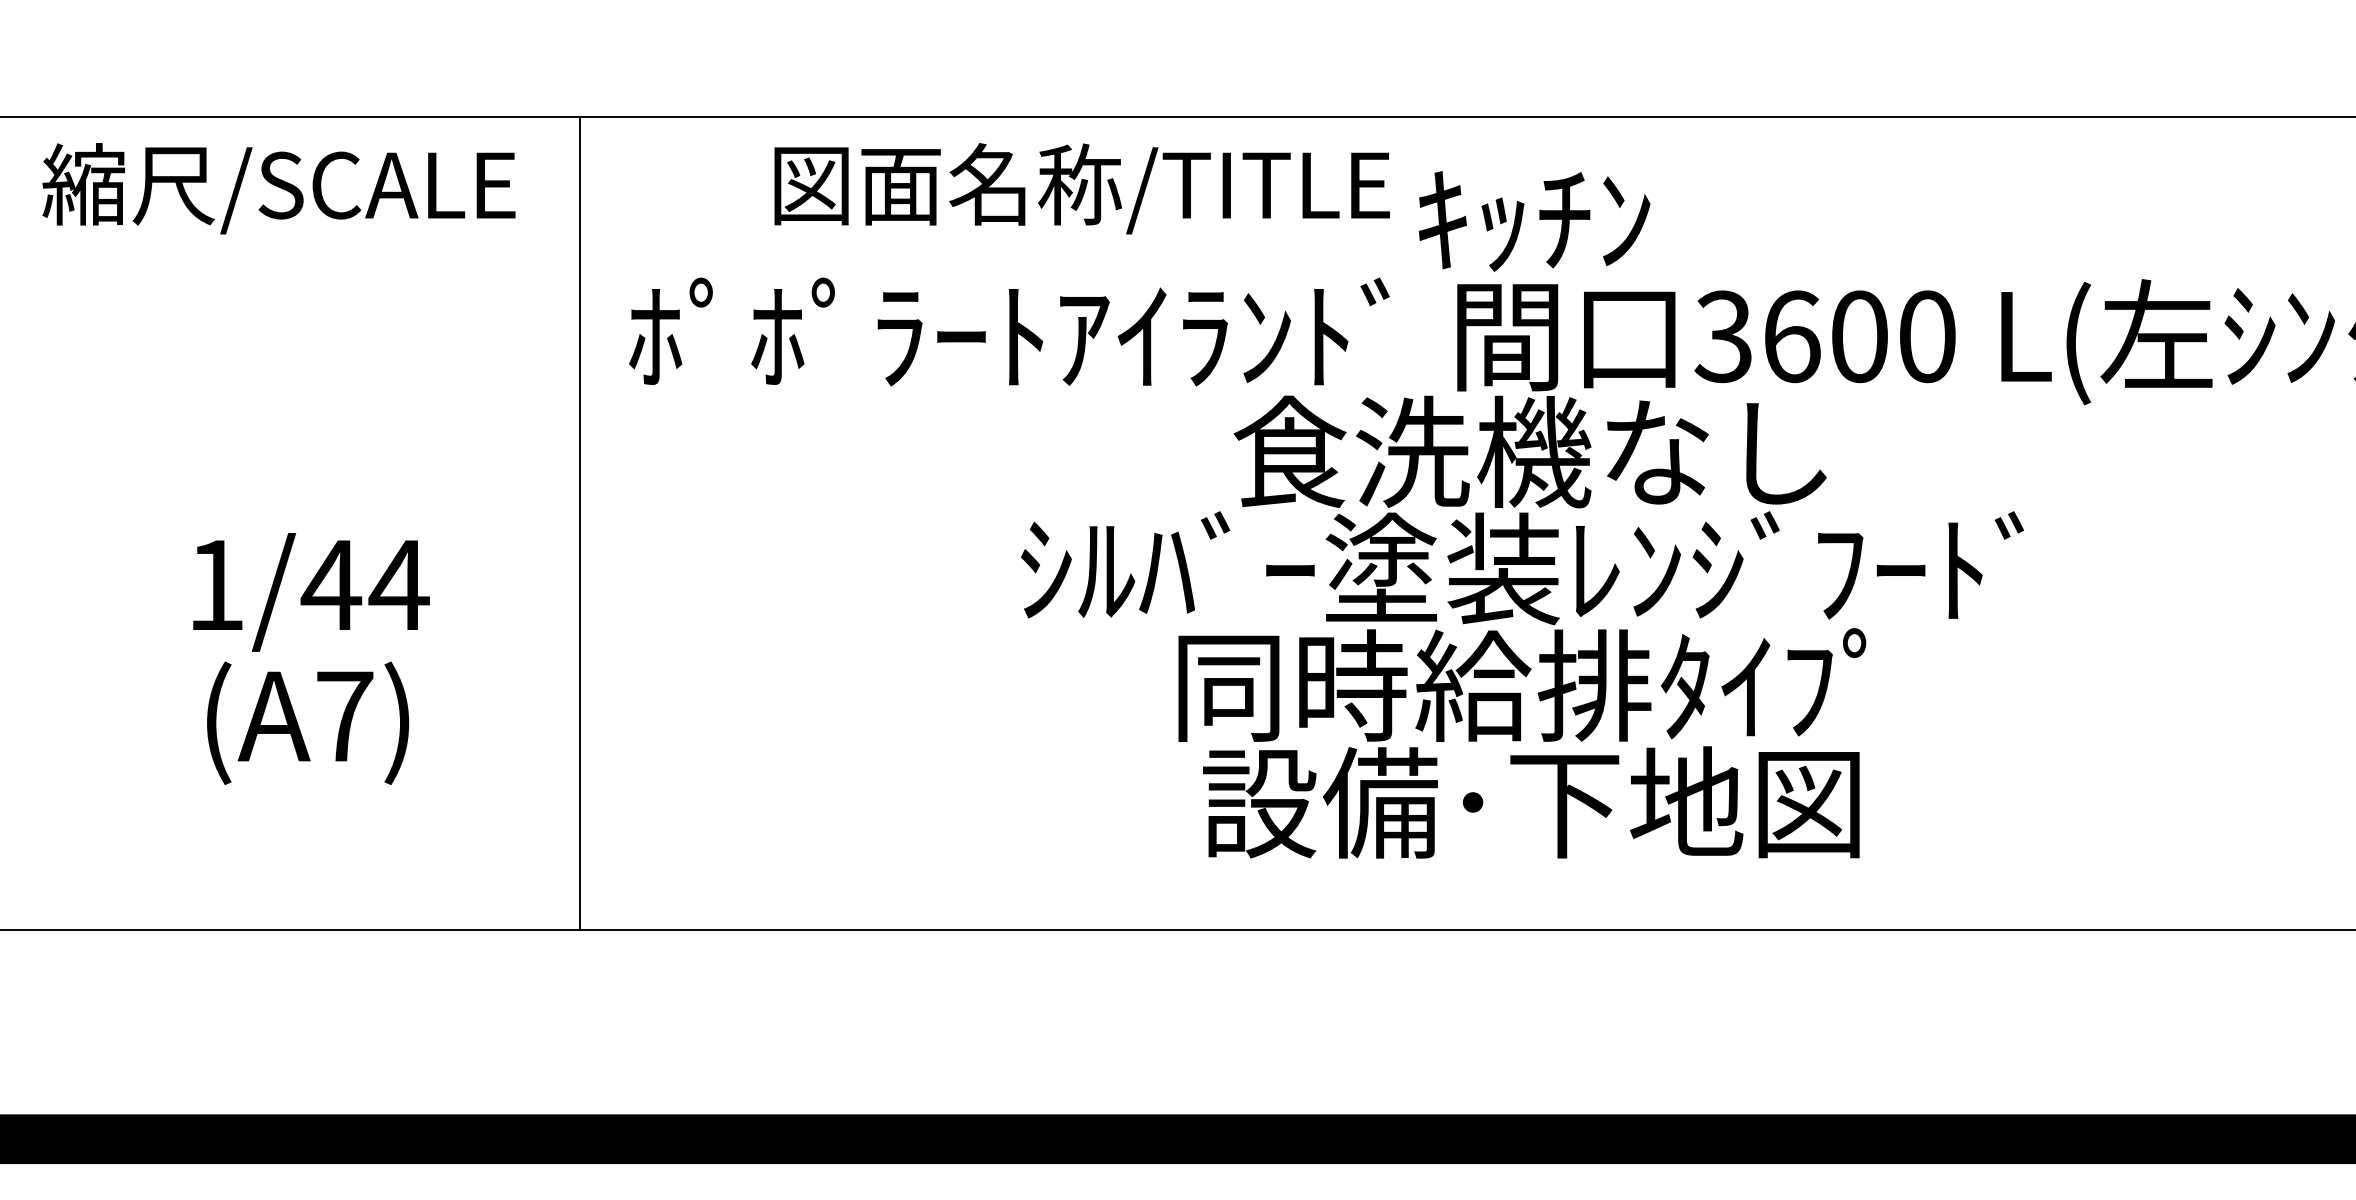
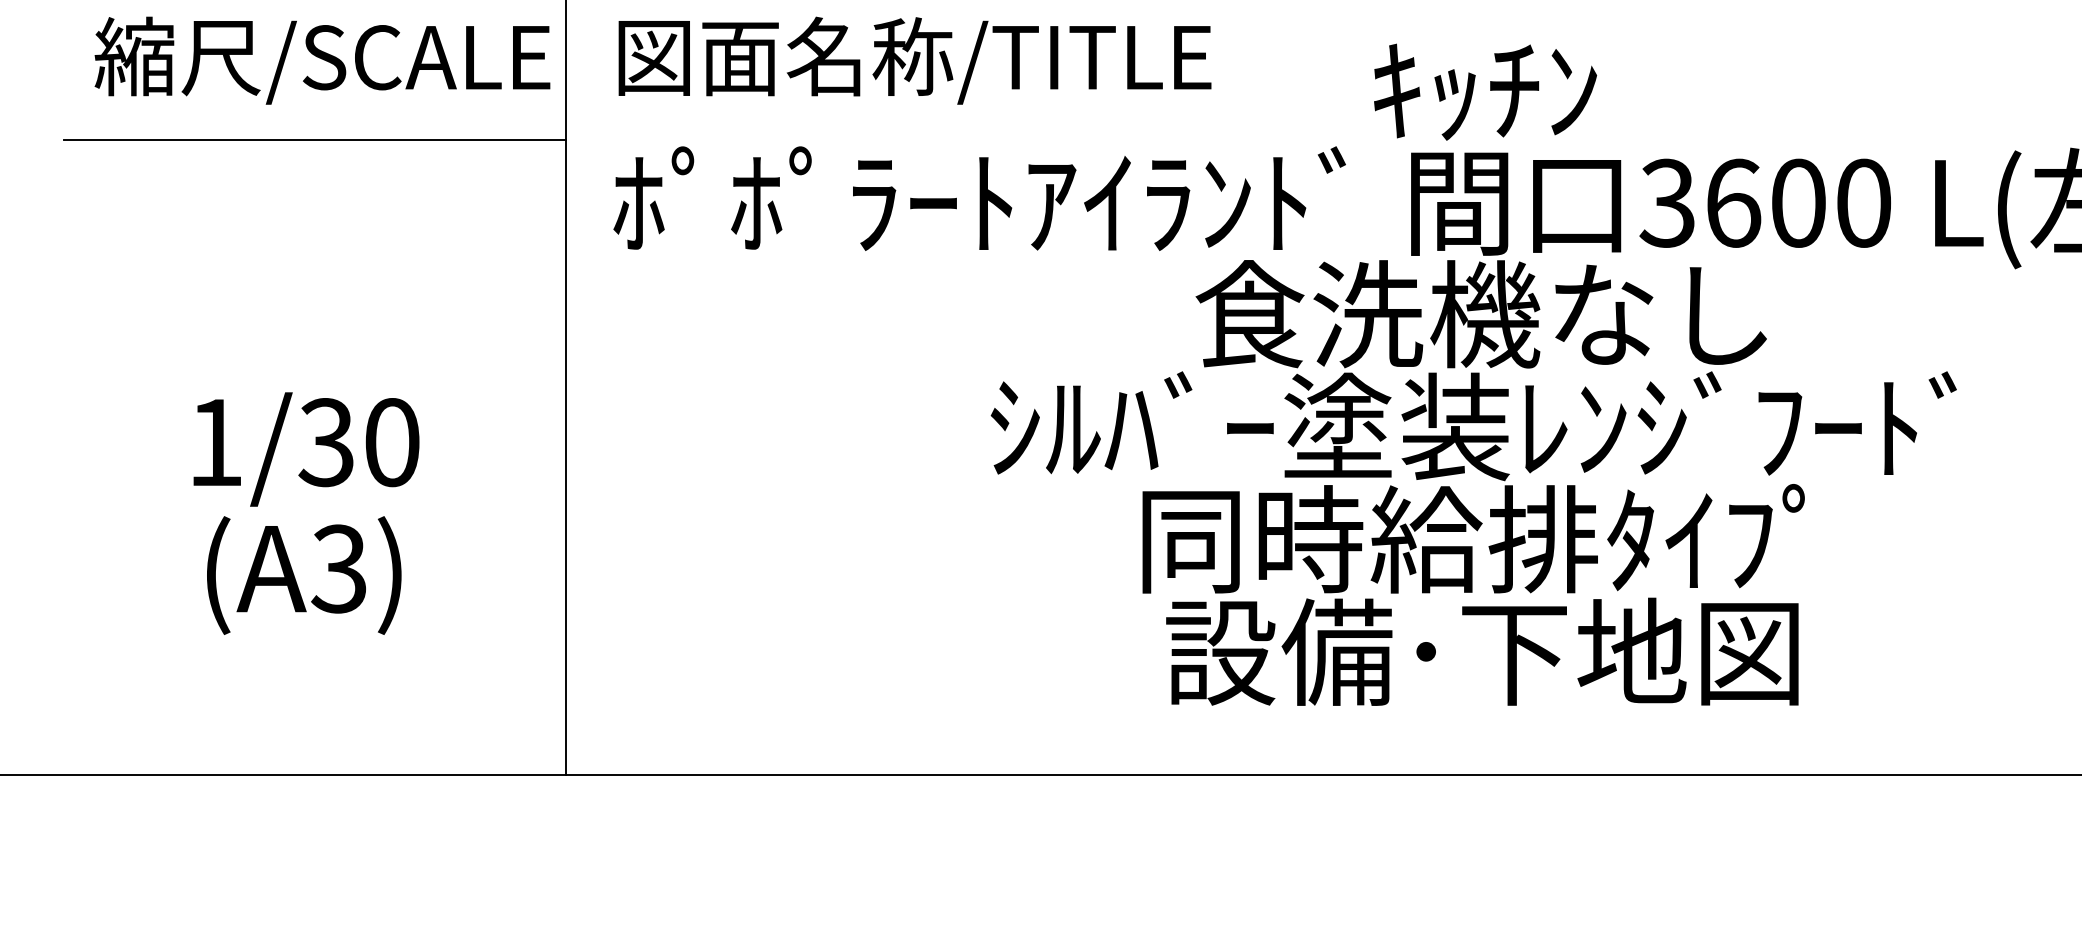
text: (278, 188) -> (322, 60), moved
text: (1081, 188) -> (914, 60), moved
line: (319, 270) -> (315, 139), added
text: (364, 585) -> (358, 442), 1/44 -> 1/30
text: (344, 716) -> (339, 569), (A7) -> (A3)

